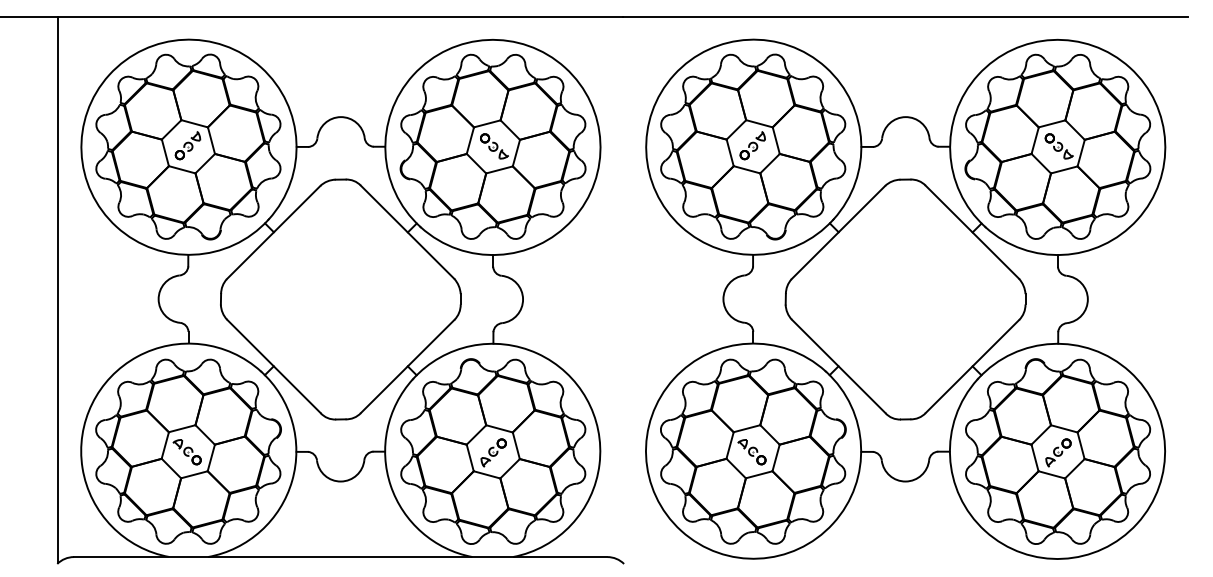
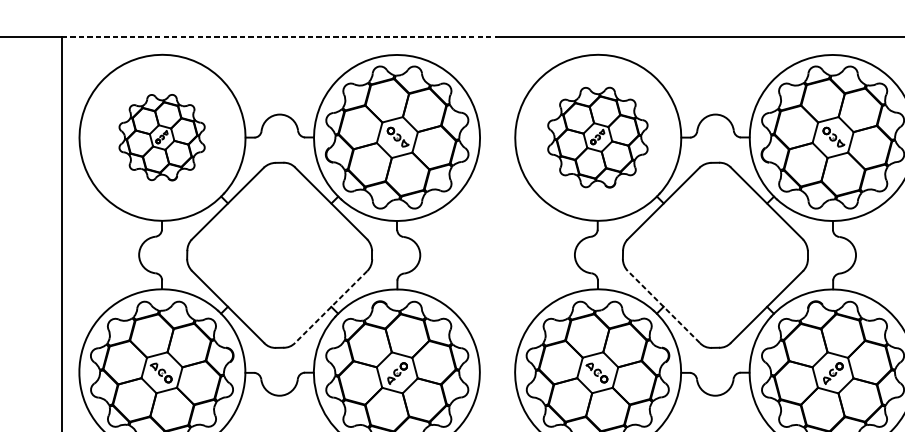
line: (341, 17) -> (280, 37), solid -> dashed
part: (188, 146) -> (162, 137), size x0.6
part: (753, 146) -> (598, 137), size x0.7
line: (407, 366) -> (331, 306), solid -> dashed
line: (838, 366) -> (663, 306), solid -> dashed

